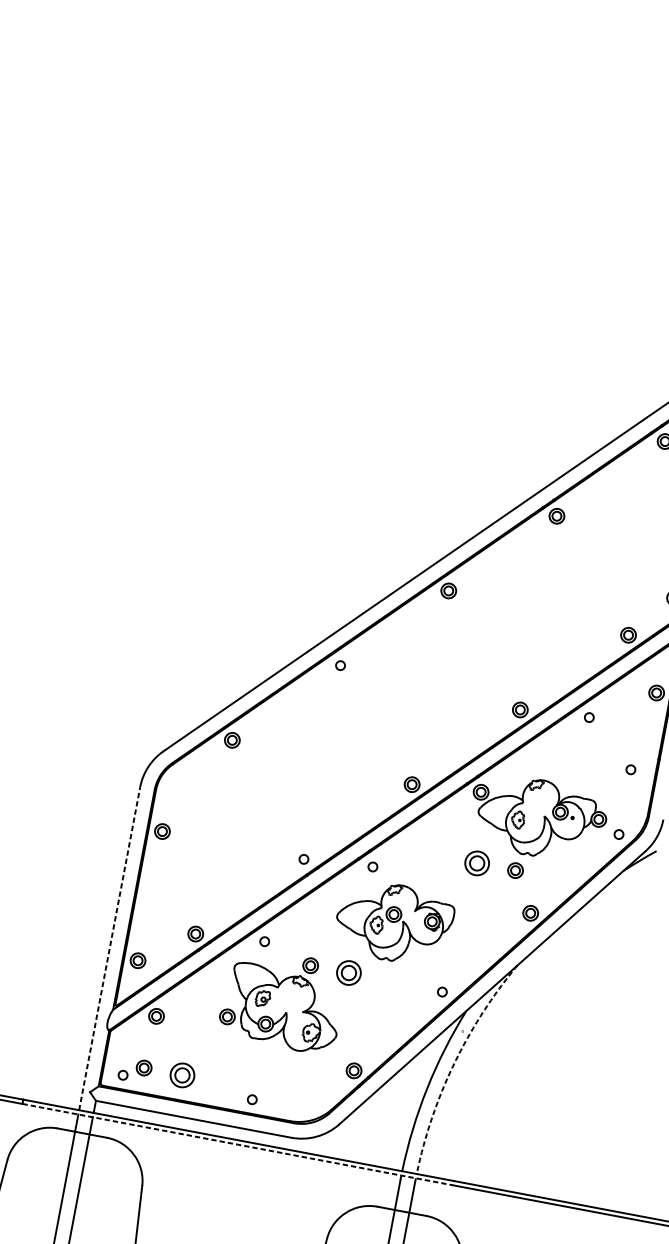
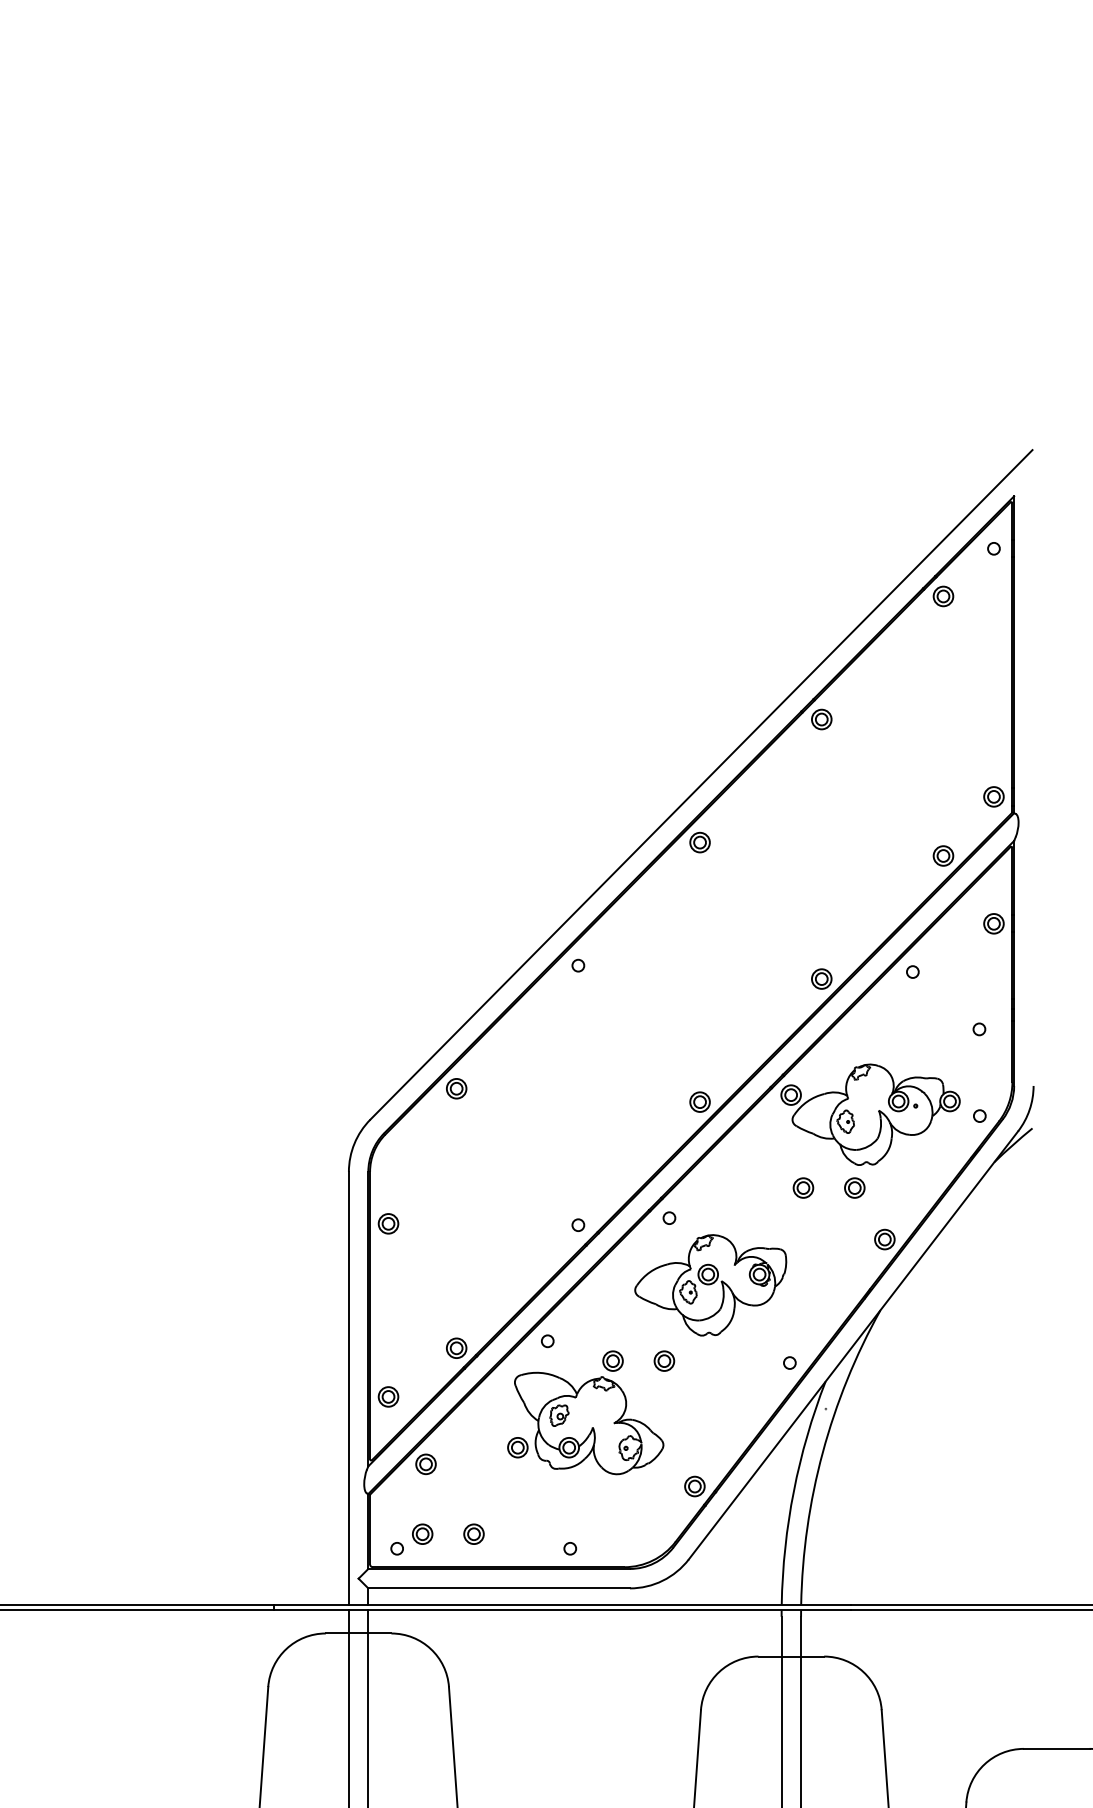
part: (477, 862) -> (803, 1187), size x0.62
line: (109, 948) -> (348, 1387), dashed -> solid
part: (349, 972) -> (664, 1360), size x0.62
arc: (454, 1063) -> (822, 1452), dashed -> solid
part: (182, 1074) -> (473, 1533), size x0.62
line: (238, 1144) -> (563, 1610), dashed -> solid

